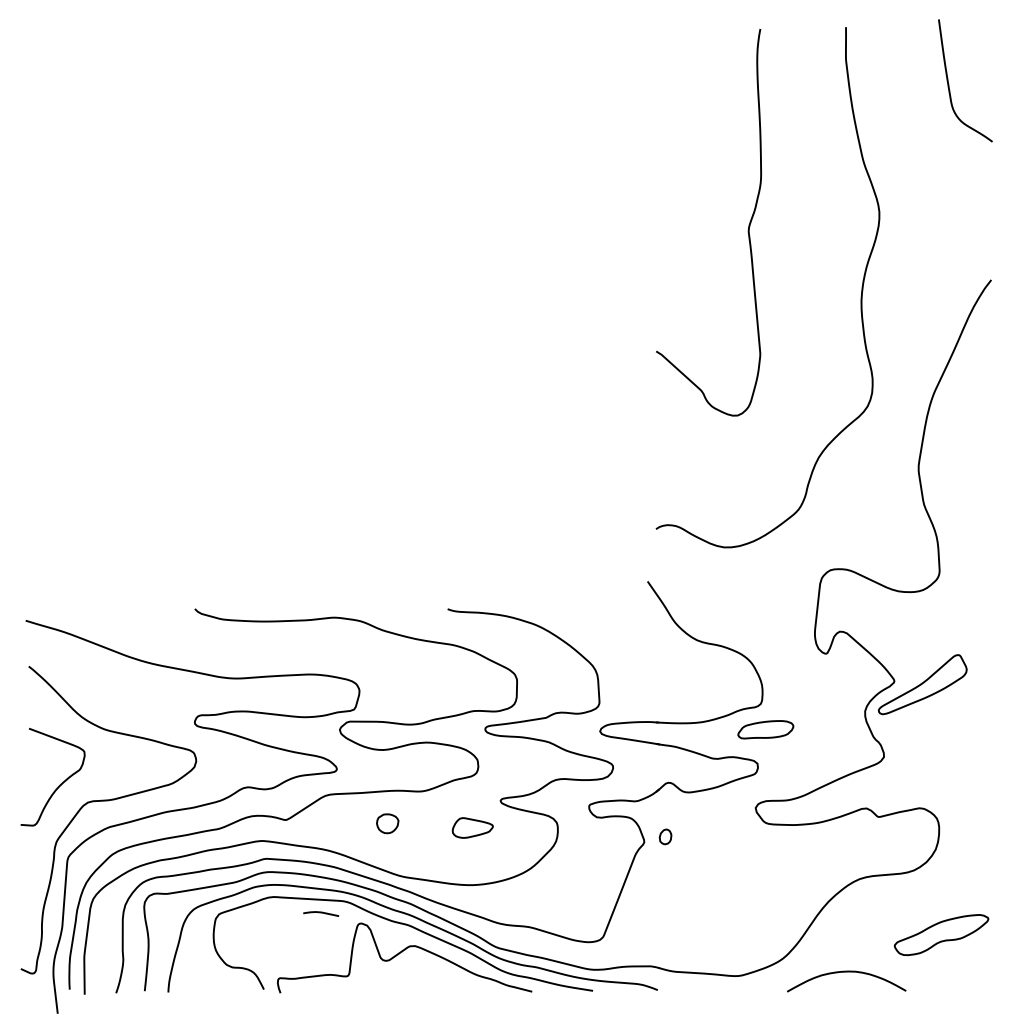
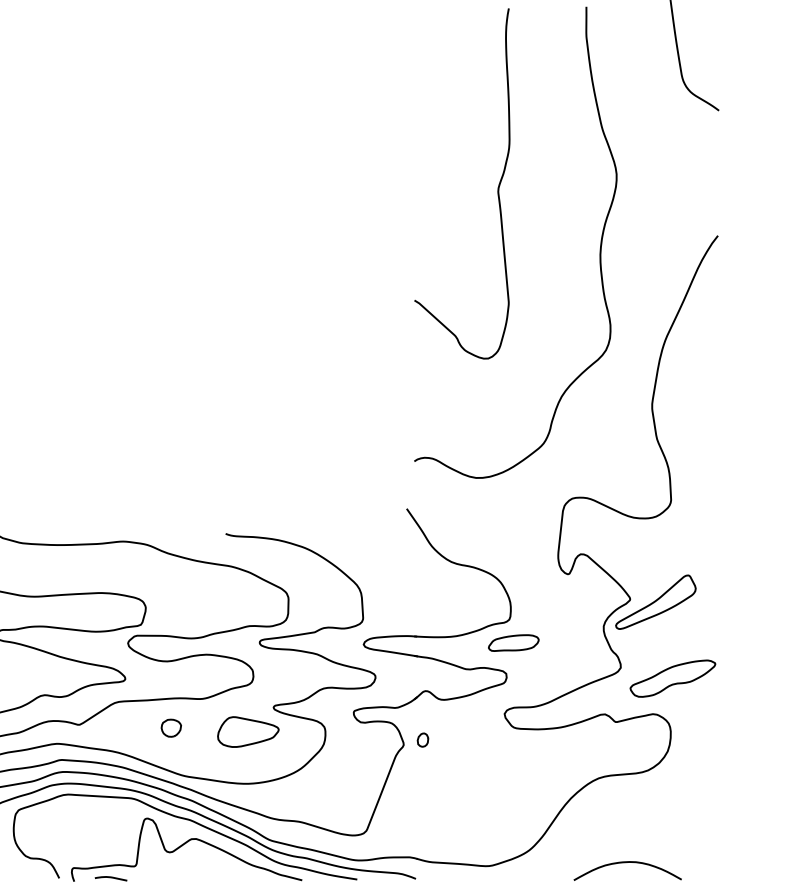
part: (472, 827) -> (248, 731), size x1.67
curve: (321, 913) -> (111, 878), moved
part: (941, 934) -> (672, 678), moved
curve: (846, 972) -> (627, 862), moved

